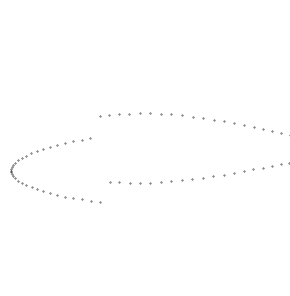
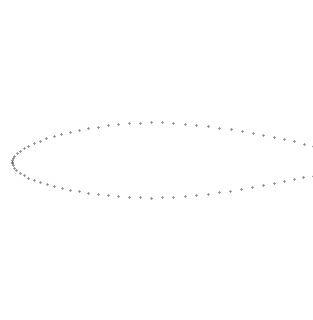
part: (50, 148) -> (54, 137), moved

